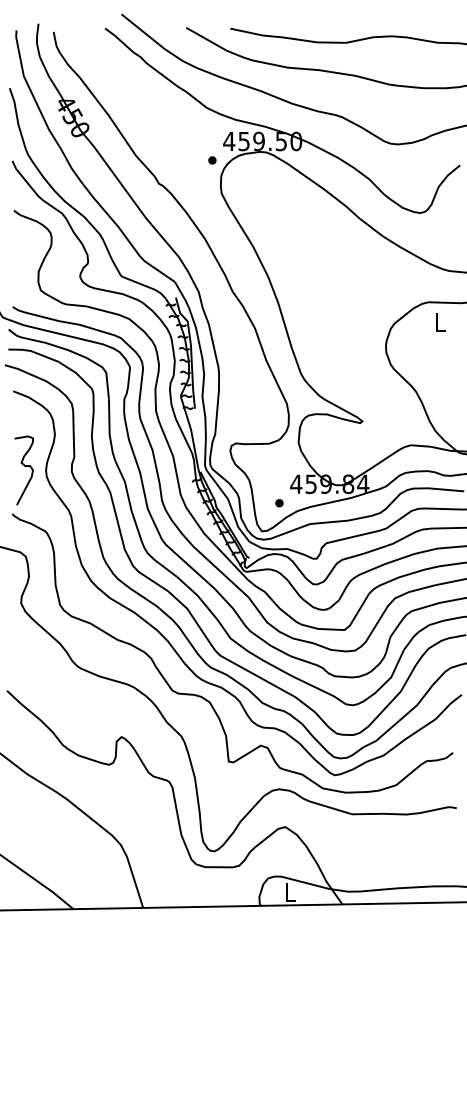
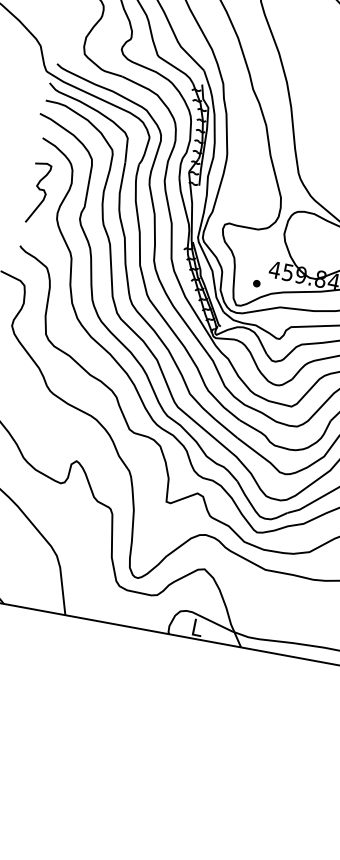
curve: (24, 466) -> (38, 189), moved

